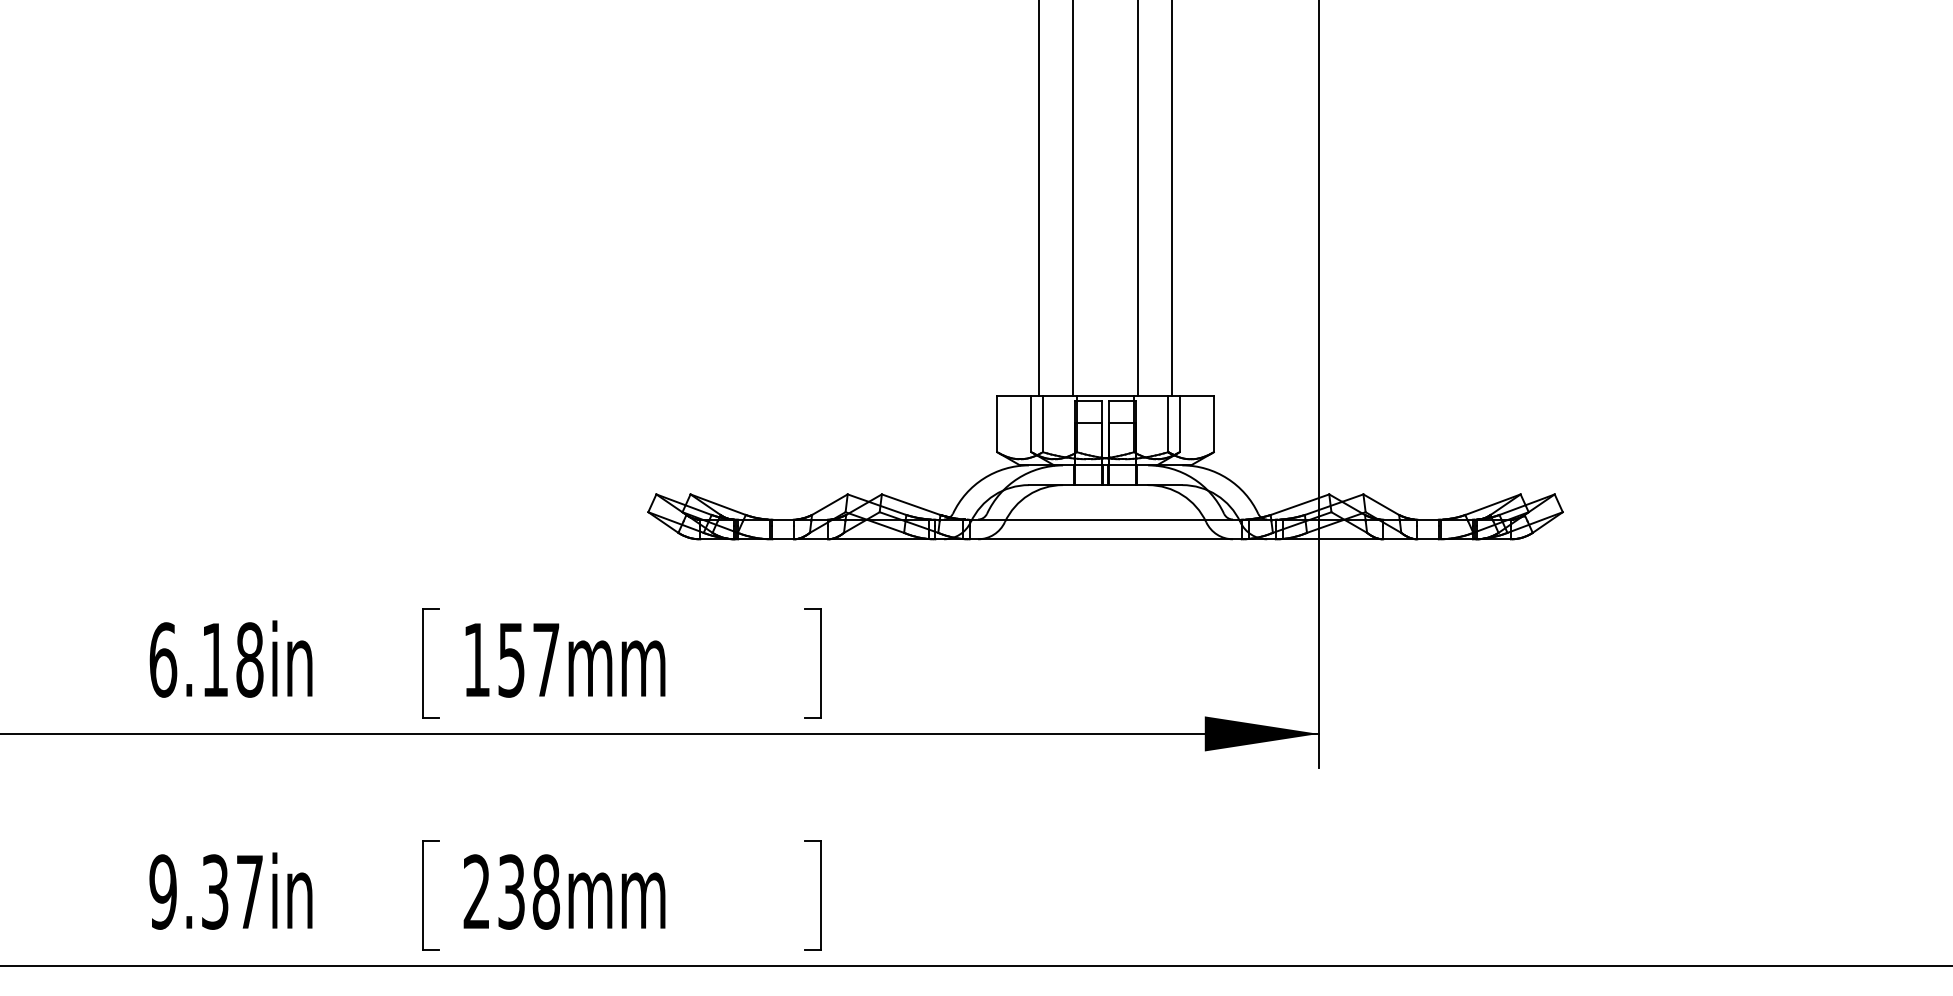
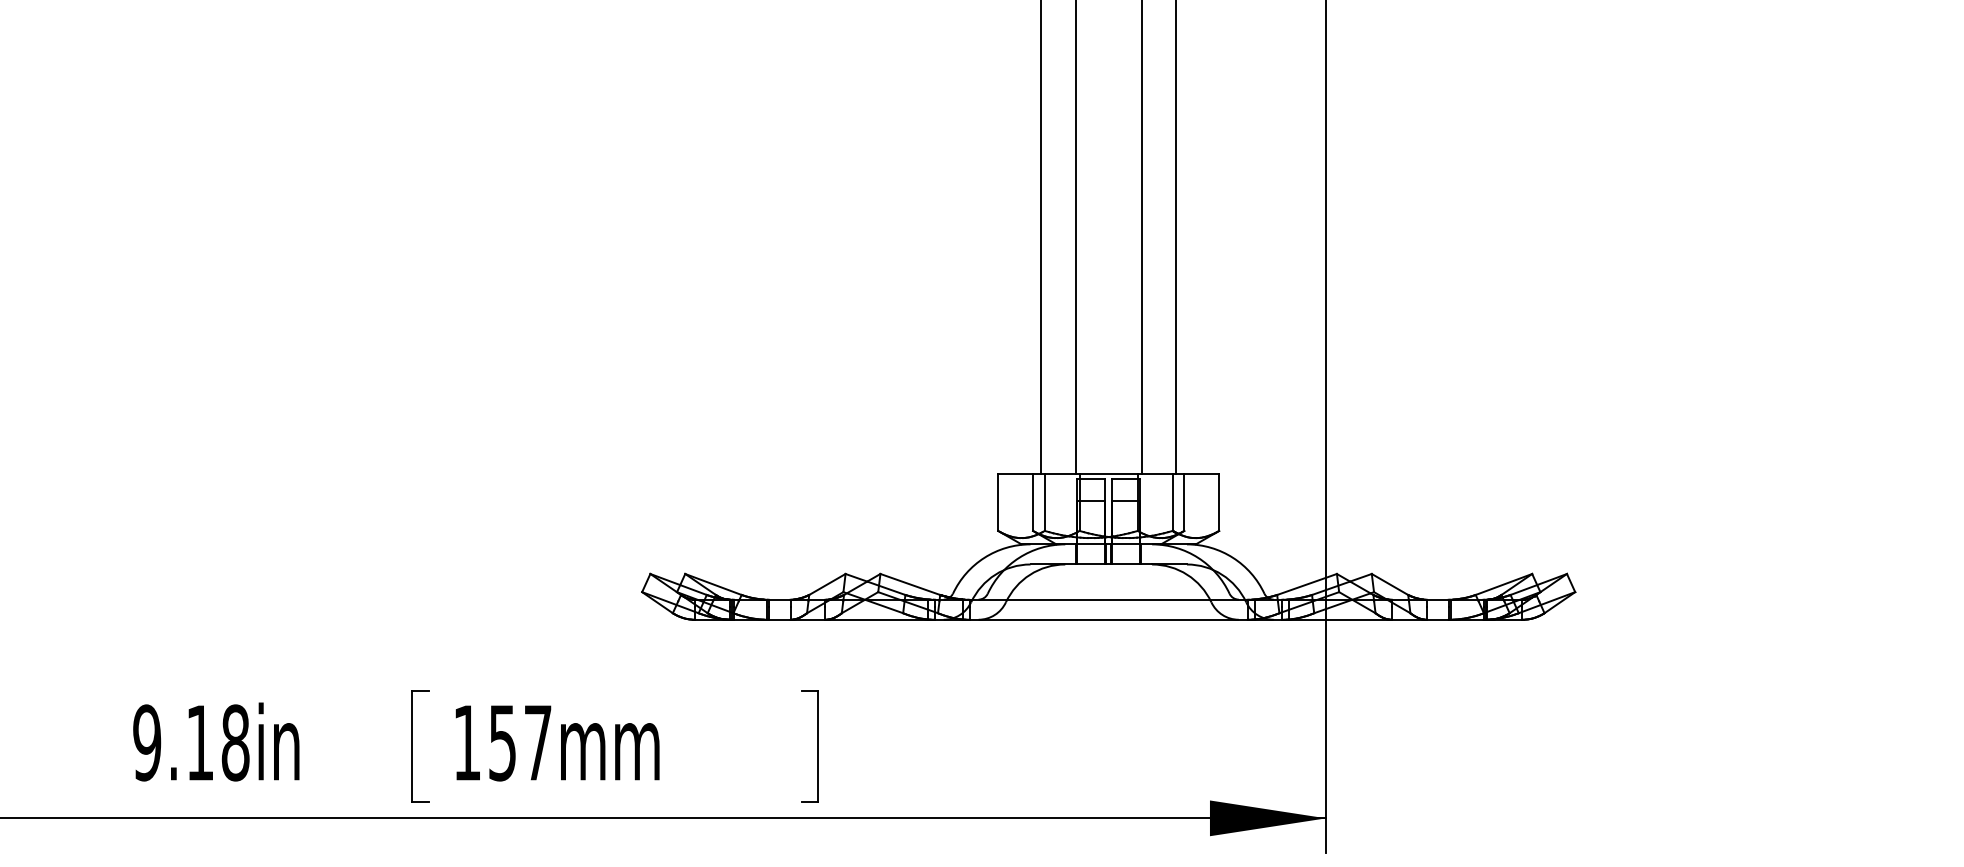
text: (163, 659) -> (147, 742), 6.18in -> 9.18in

